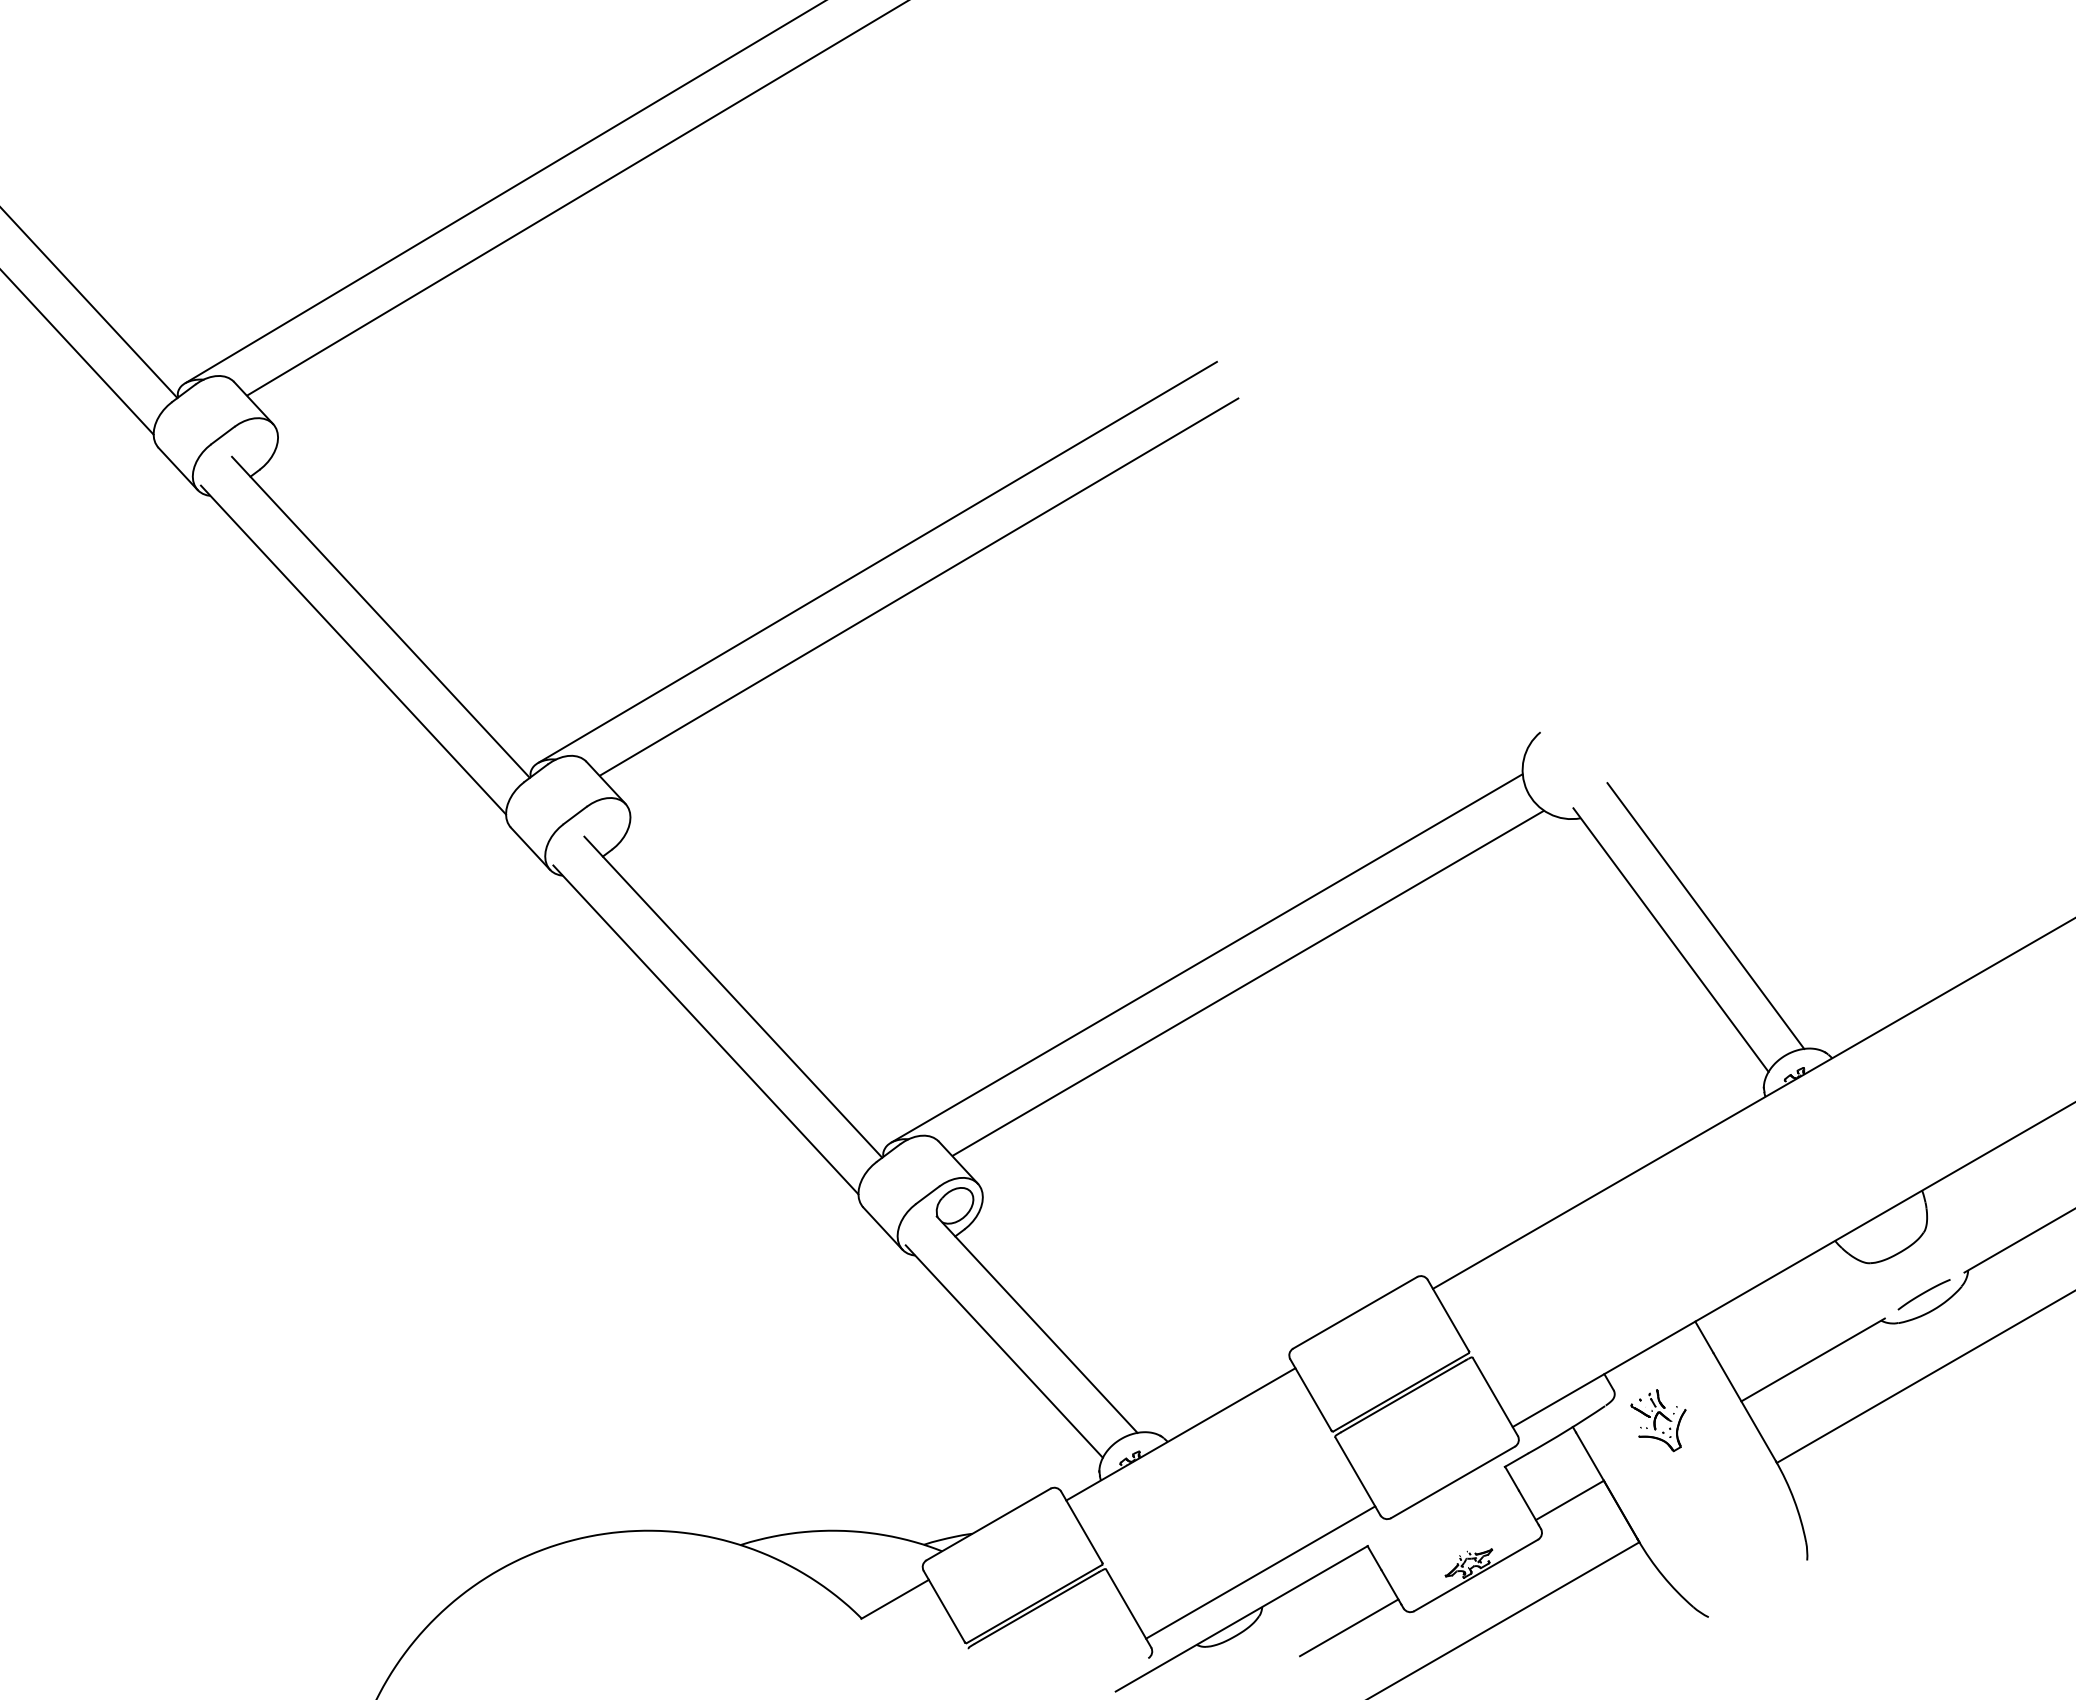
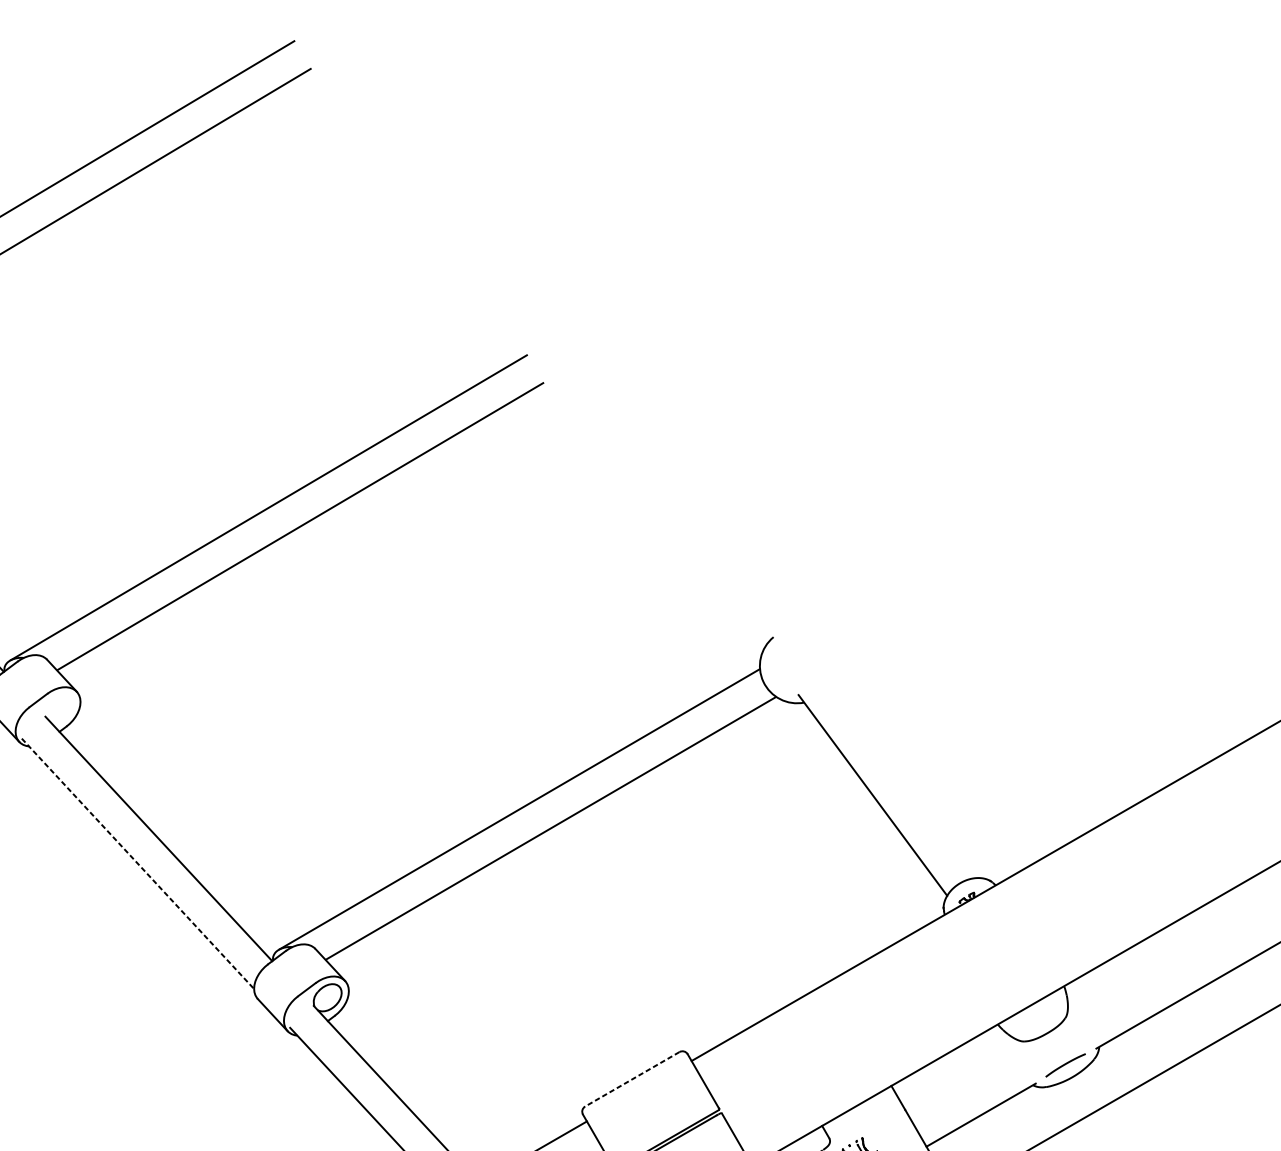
line: (1705, 915) -> (899, 776), removed
line: (706, 1030) -> (138, 864), solid -> dashed
line: (1354, 1313) -> (631, 1079), solid -> dashed

